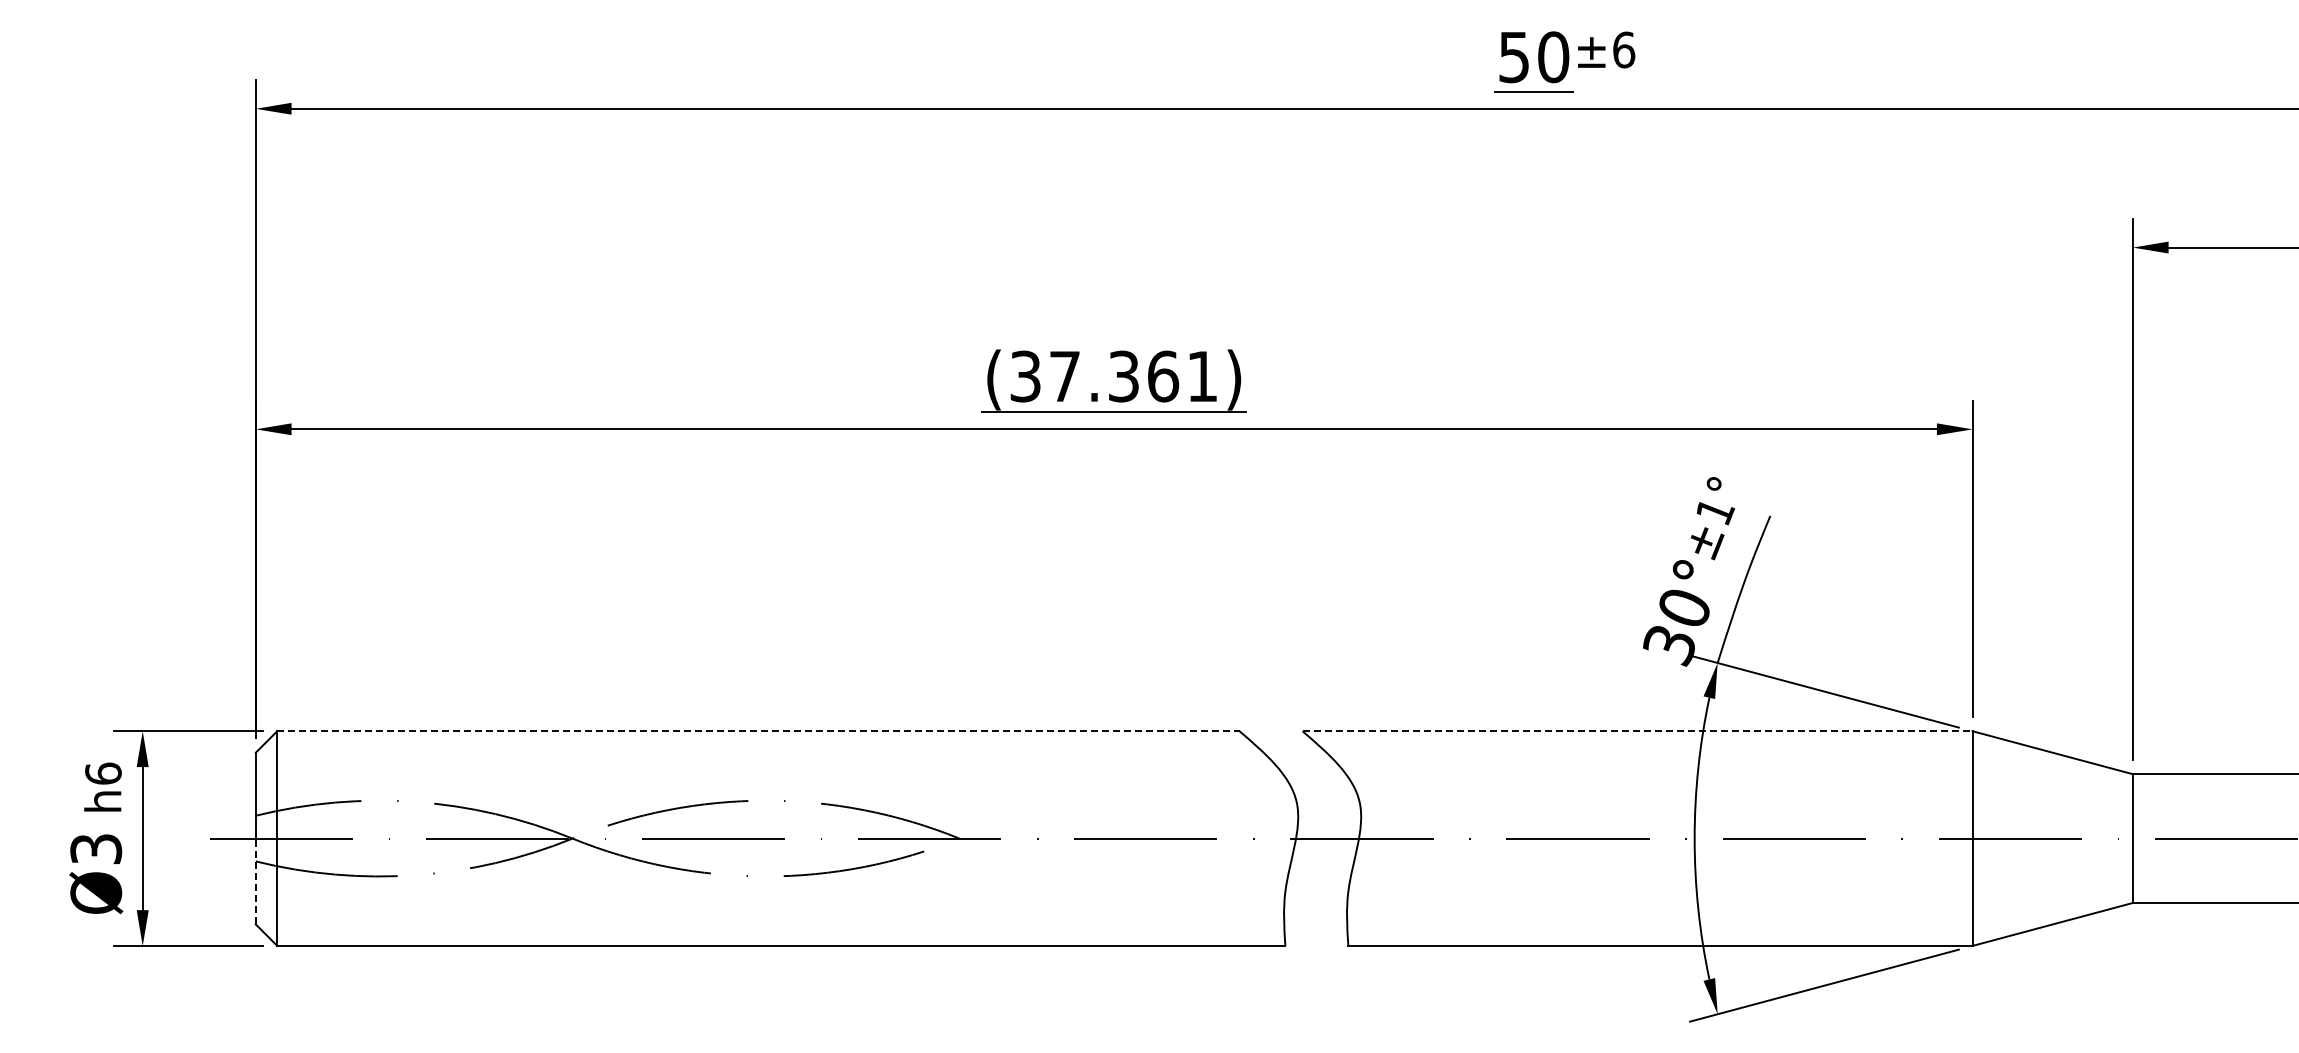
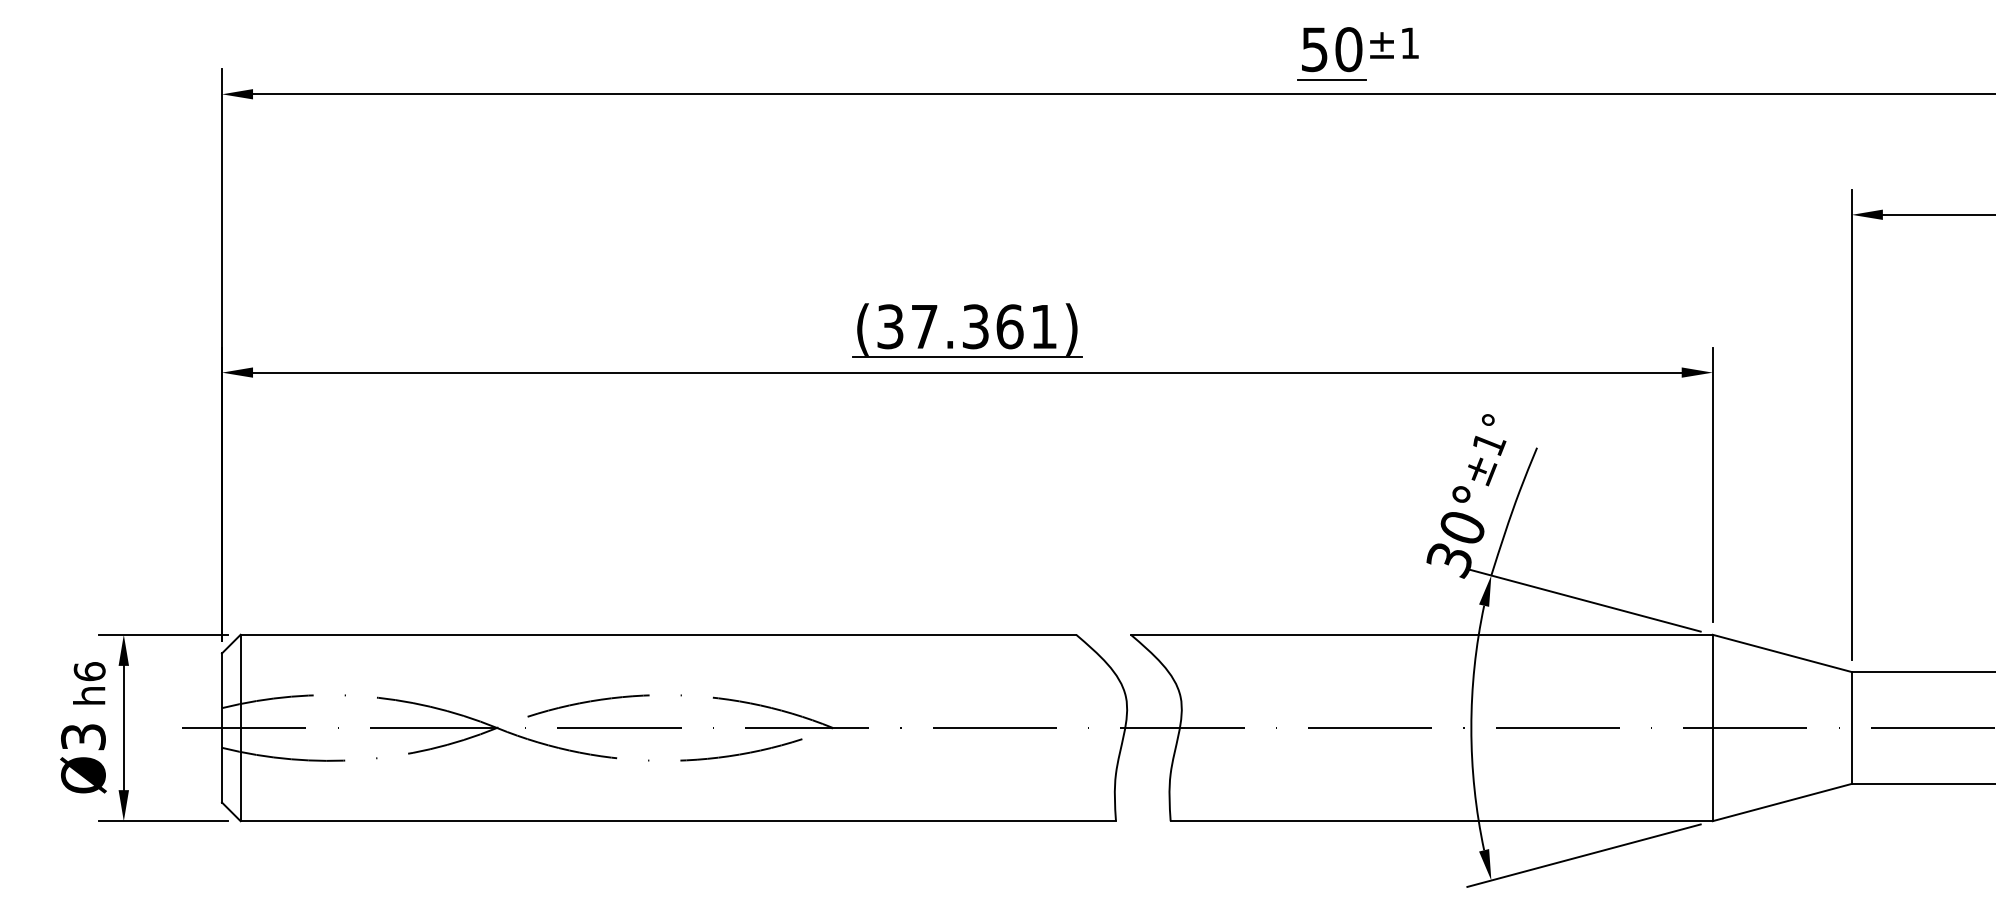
text: (1624, 49) -> (1410, 42), ±6 -> ±1
line: (758, 731) -> (658, 635), dashed -> solid
line: (1638, 731) -> (1422, 635), dashed -> solid
line: (255, 881) -> (221, 765), dashed -> solid

